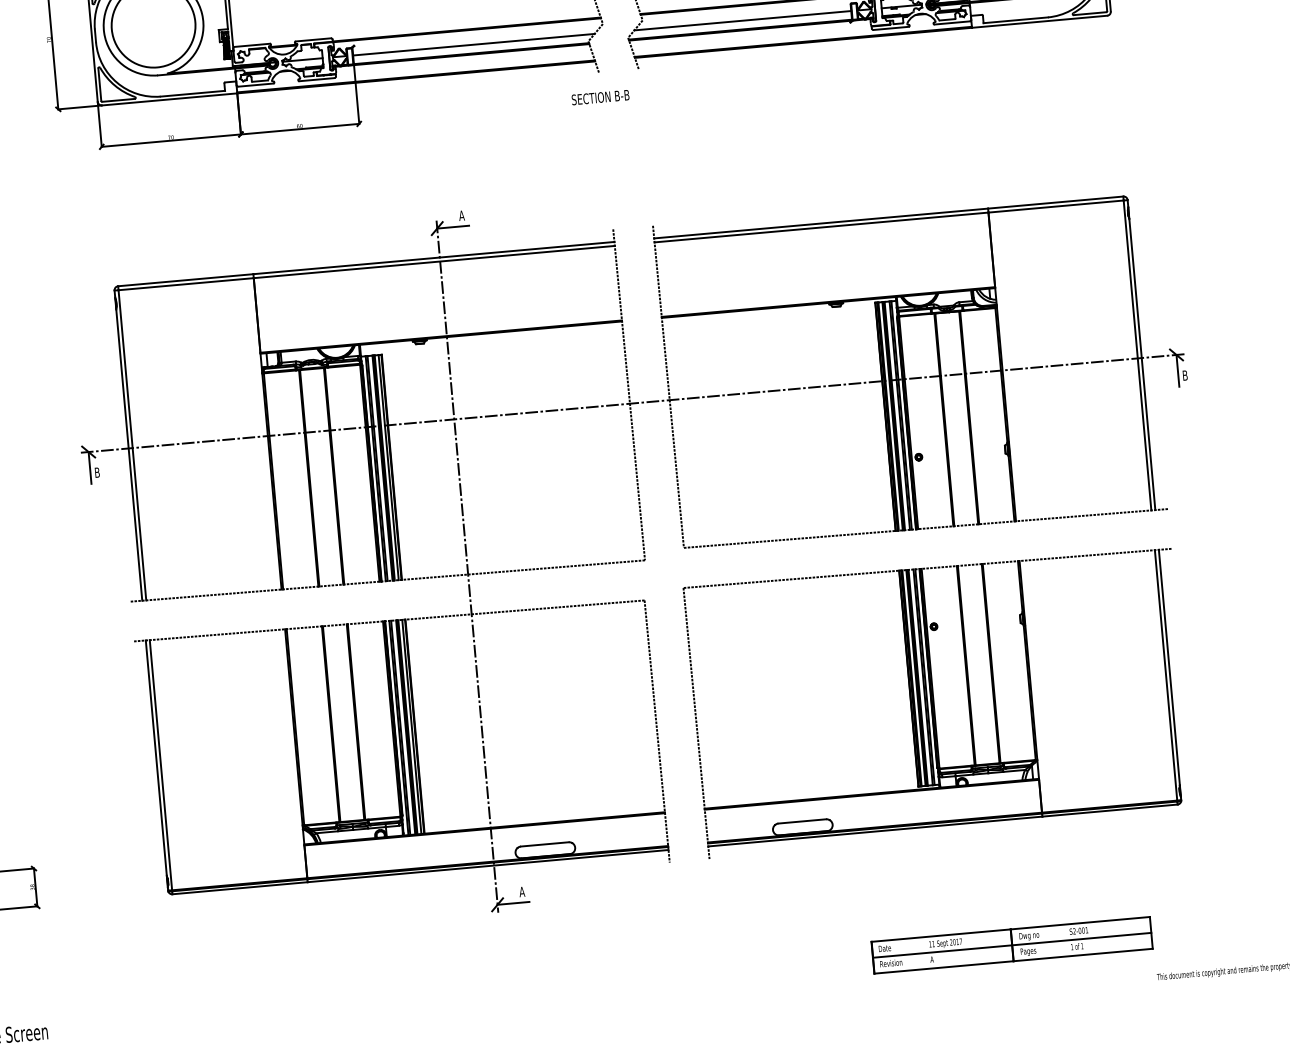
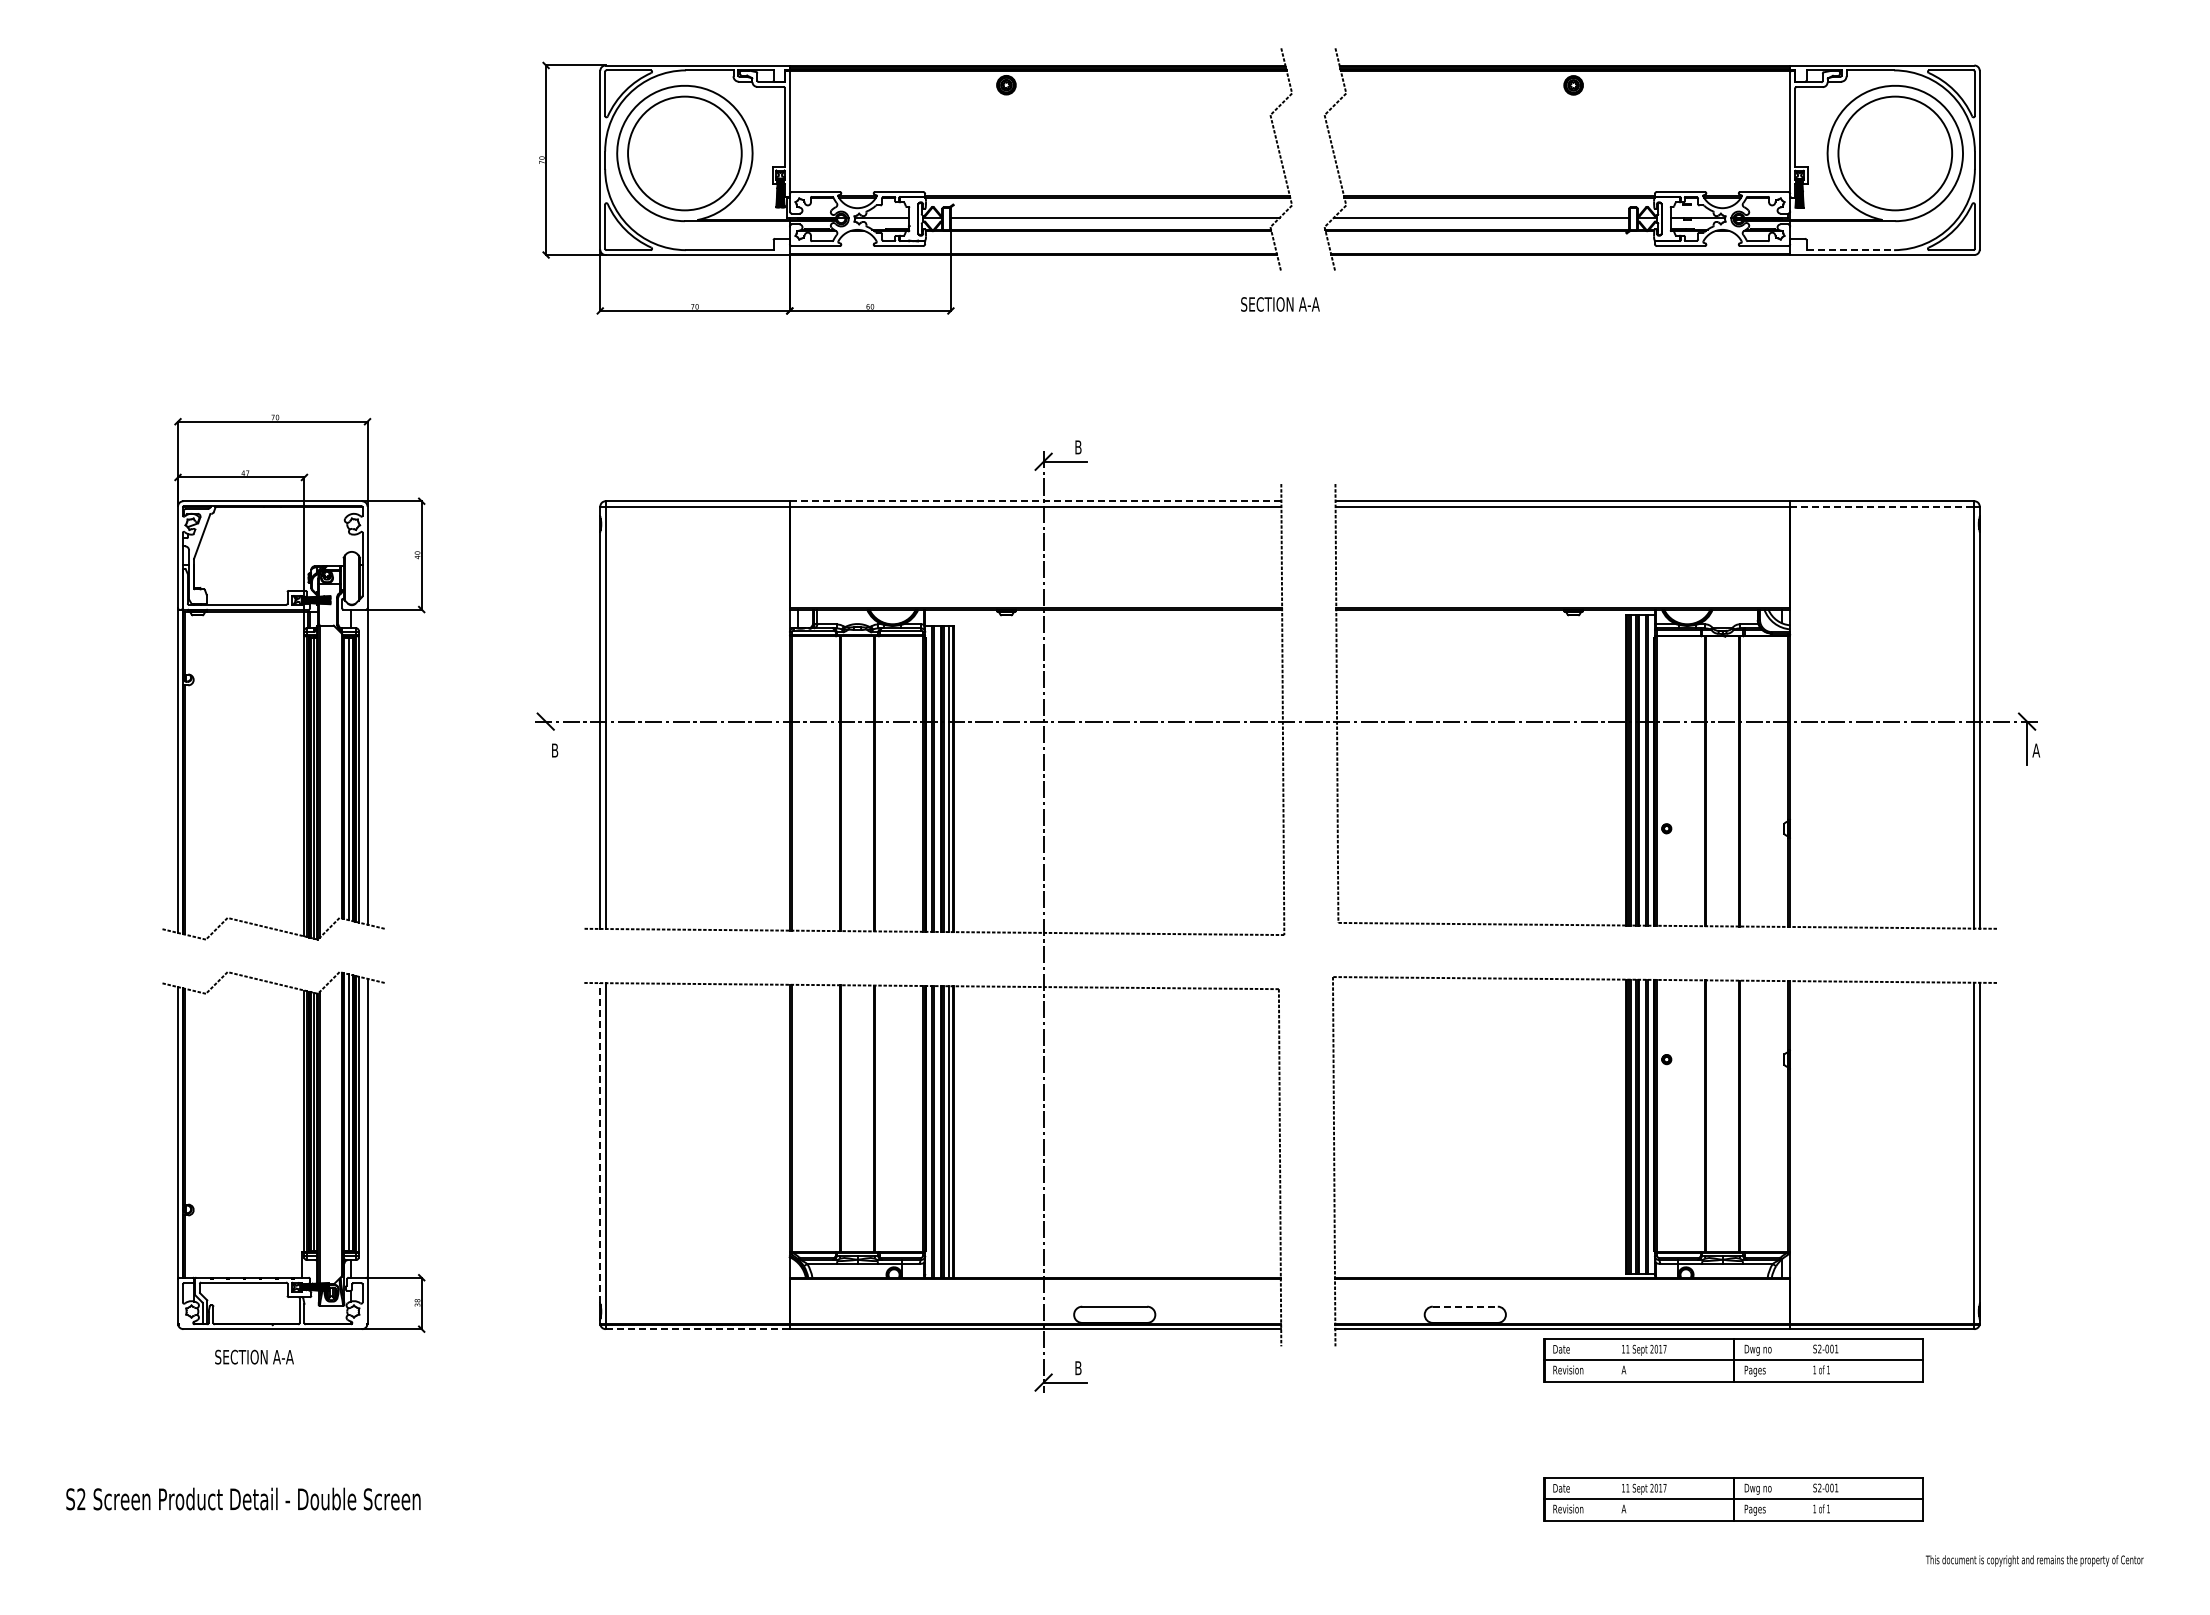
line: (1015, 20) -> (1850, 250), solid -> dashed
text: (621, 95) -> (1308, 304), SECTION B-B -> SECTION A-A
line: (1056, 206) -> (1882, 506), solid -> dashed
text: (461, 215) -> (1078, 447), A -> B
line: (433, 258) -> (1035, 501), solid -> dashed
text: (1185, 375) -> (2036, 750), B -> A
line: (89, 467) -> (545, 742), removed
line: (156, 757) -> (600, 1142), solid -> dashed
line: (802, 821) -> (1465, 1306), solid -> dashed
part: (1002, 843) -> (1733, 1360), added
line: (240, 888) -> (698, 1329), solid -> dashed
text: (522, 892) -> (1078, 1368), A -> B

